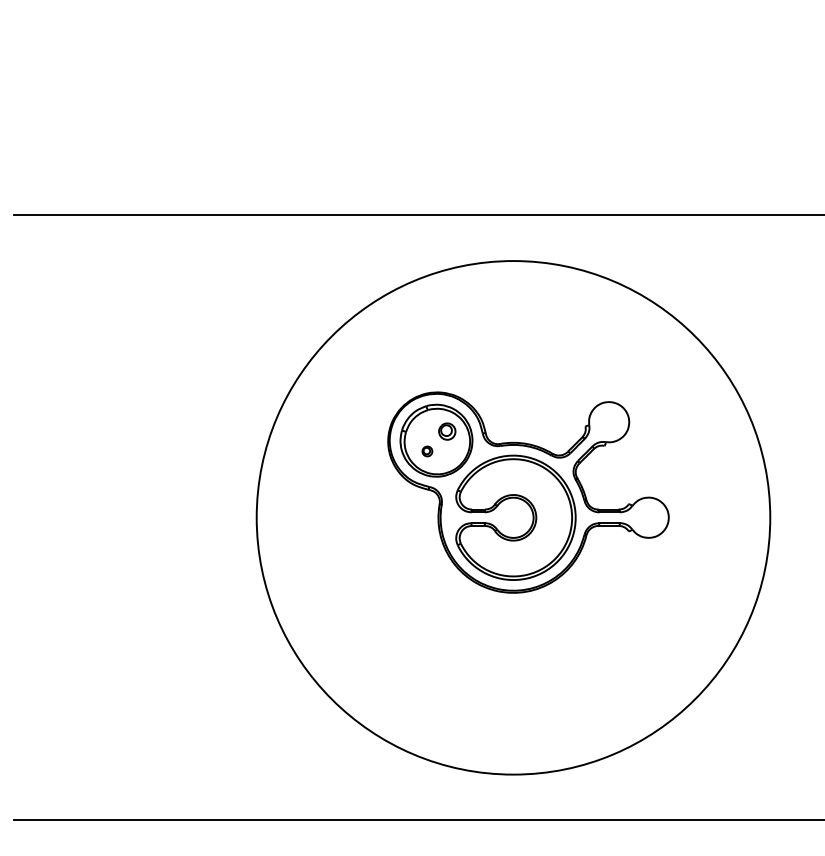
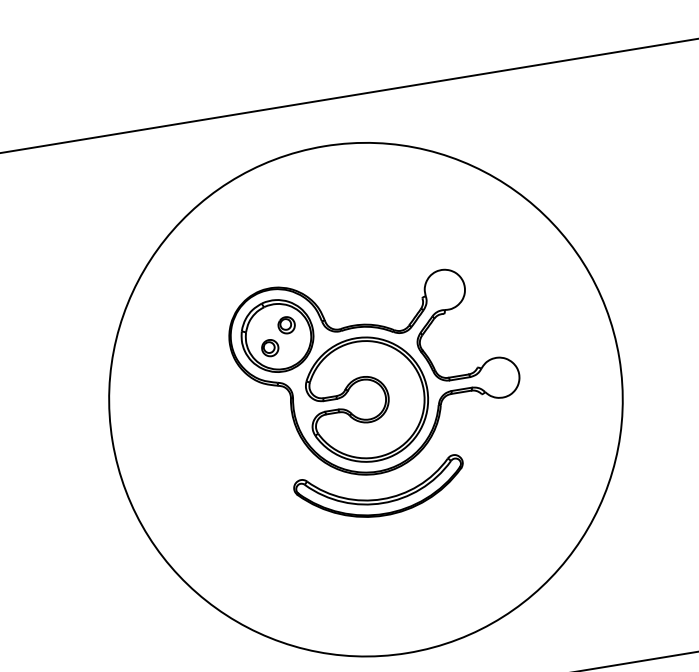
part: (427, 451) -> (270, 348), size x1.67
part: (513, 617) -> (382, 498), added

